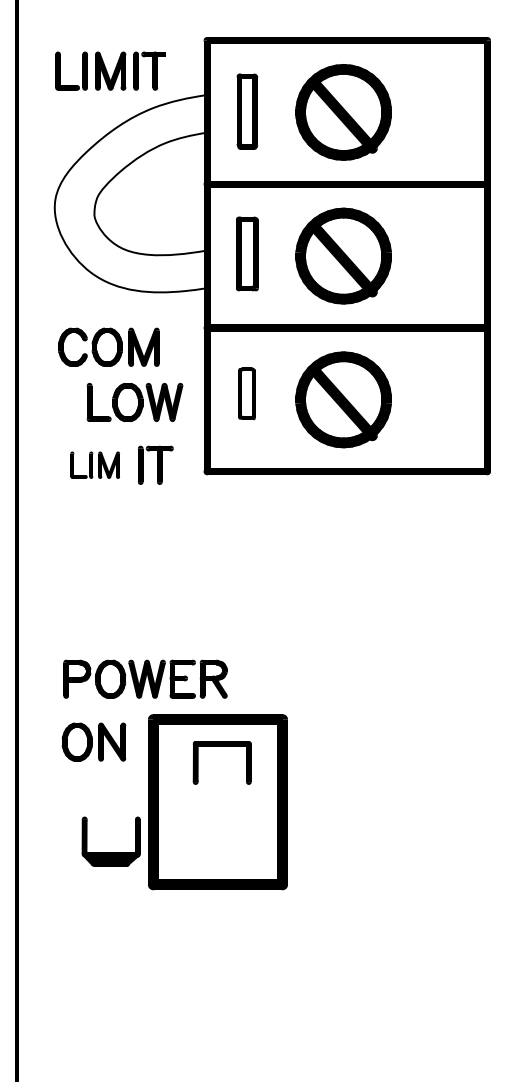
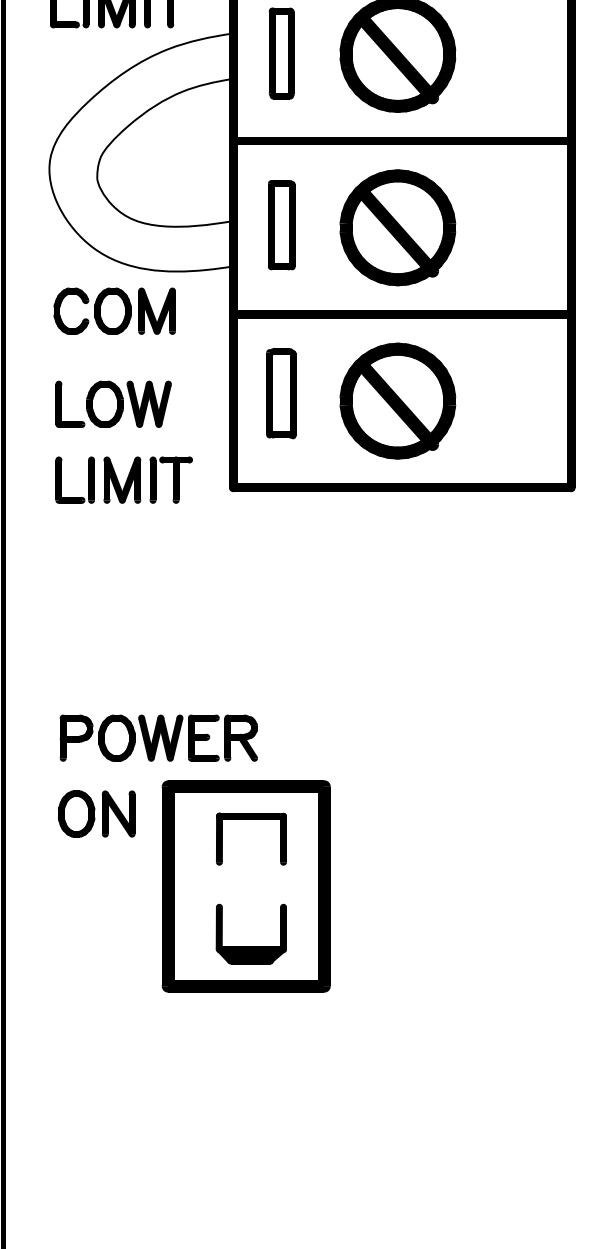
part: (108, 346) -> (114, 310), moved
part: (246, 393) -> (280, 393), size x1.43
part: (134, 402) -> (113, 404), moved
part: (94, 464) -> (97, 479), size x1.43
part: (110, 852) -> (250, 947), moved

